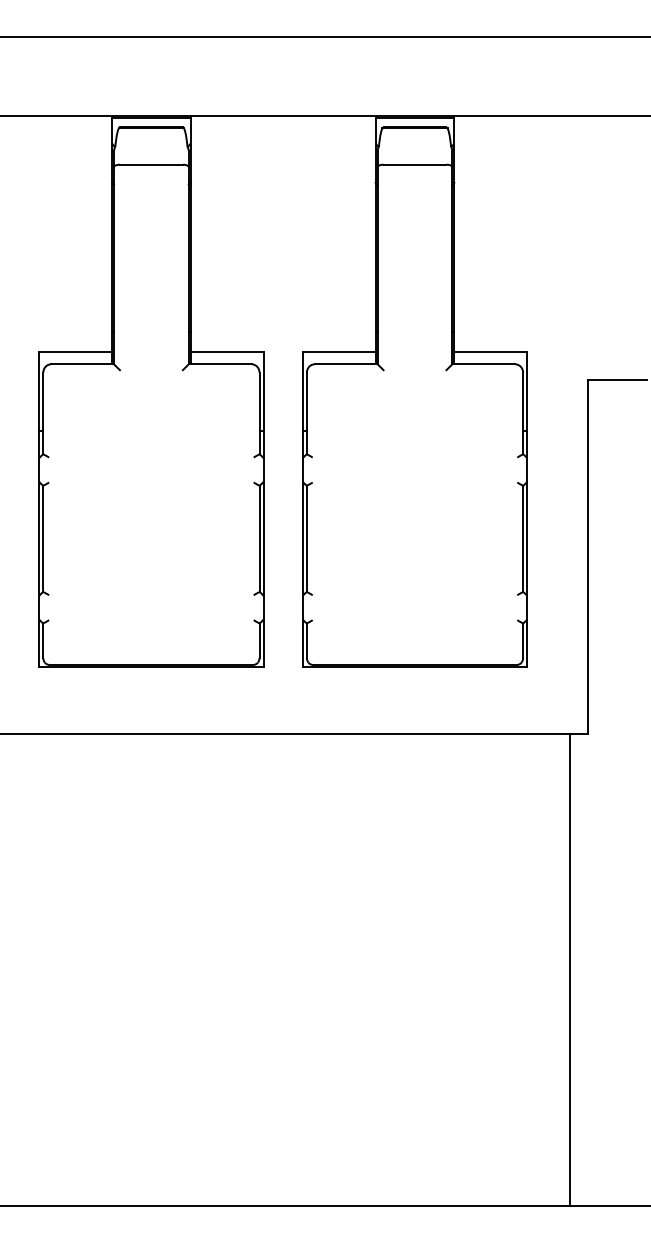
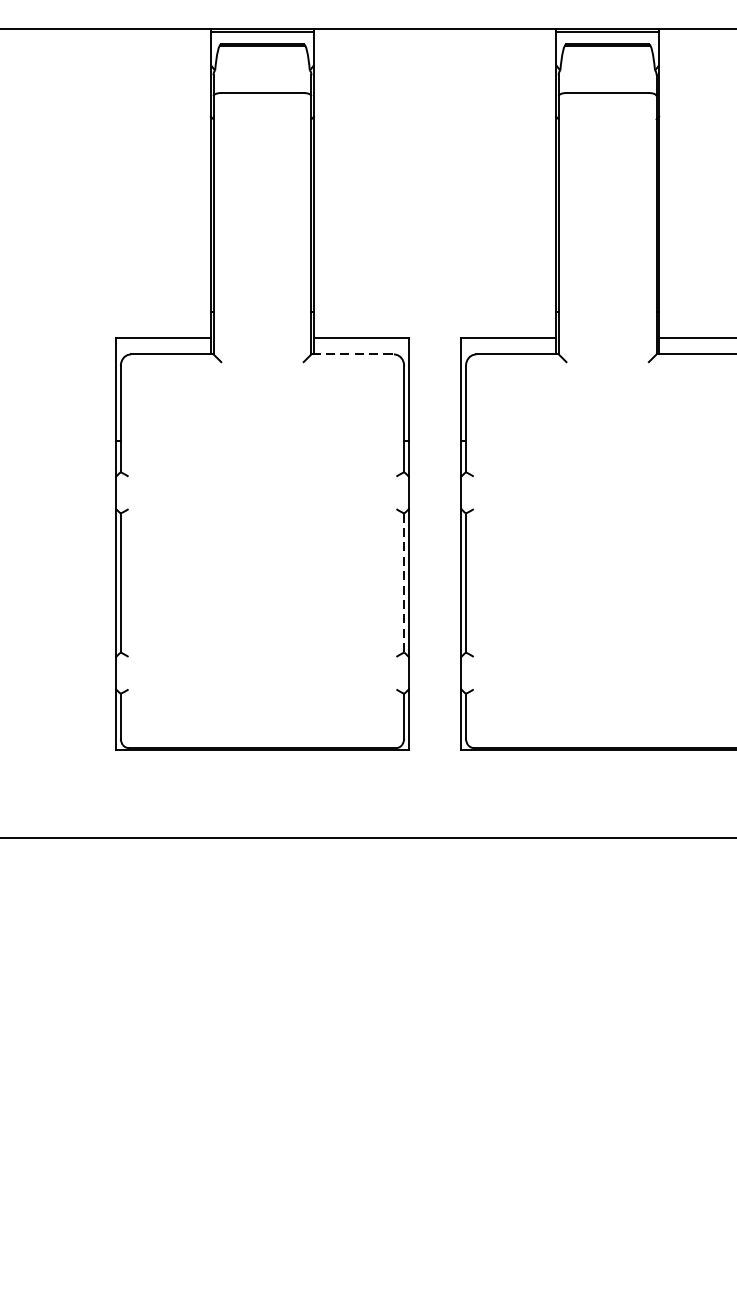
line: (220, 364) -> (352, 354), solid -> dashed
line: (259, 539) -> (404, 583), solid -> dashed

